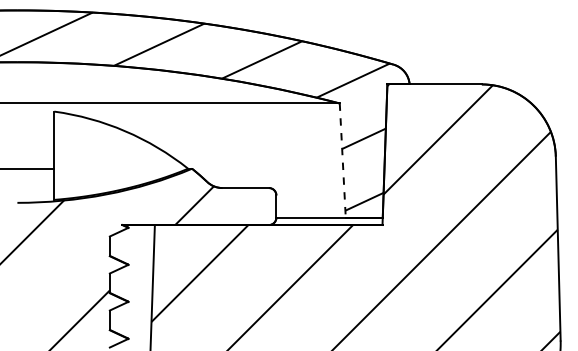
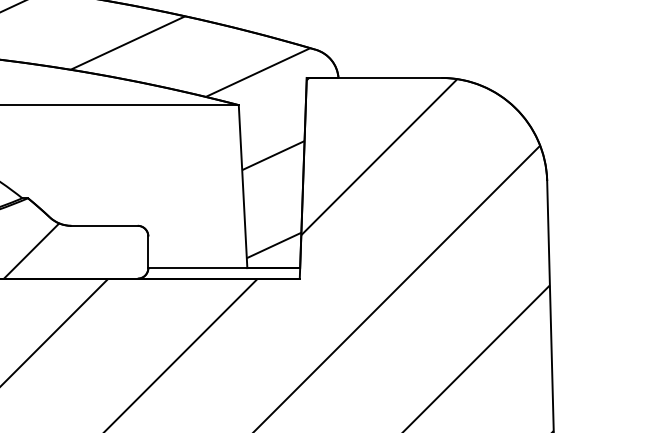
line: (342, 161) -> (242, 187), dashed -> solid

